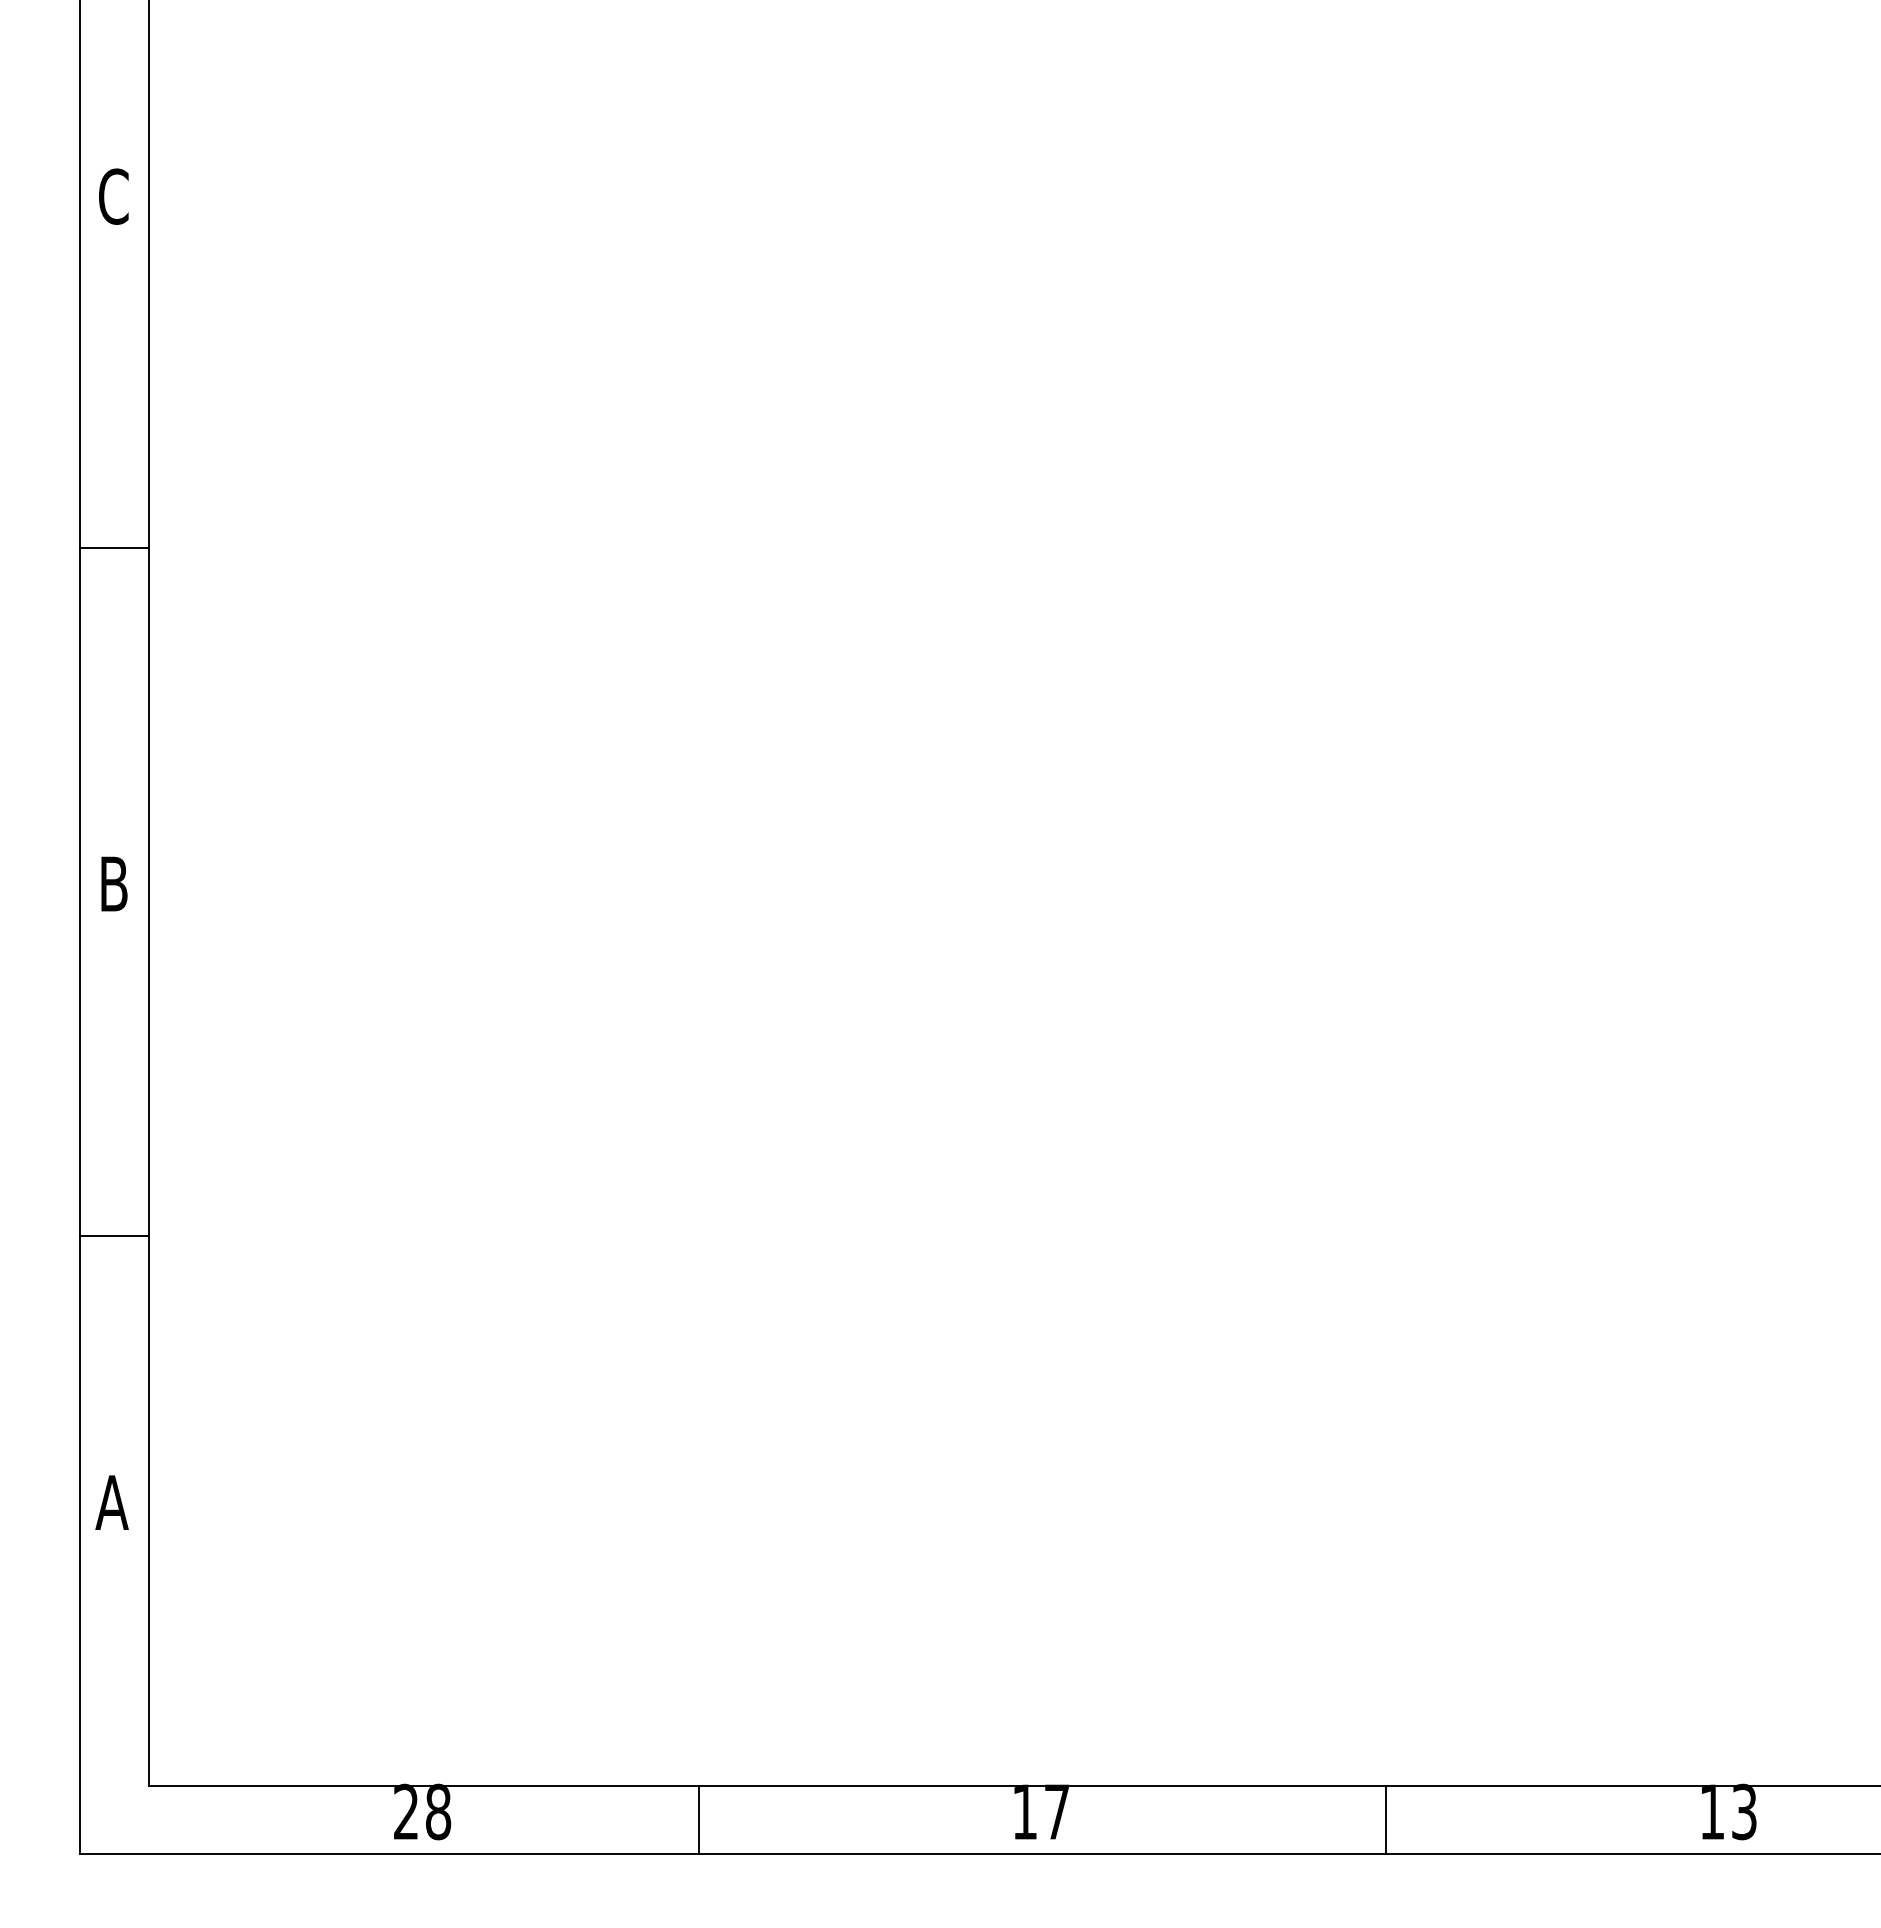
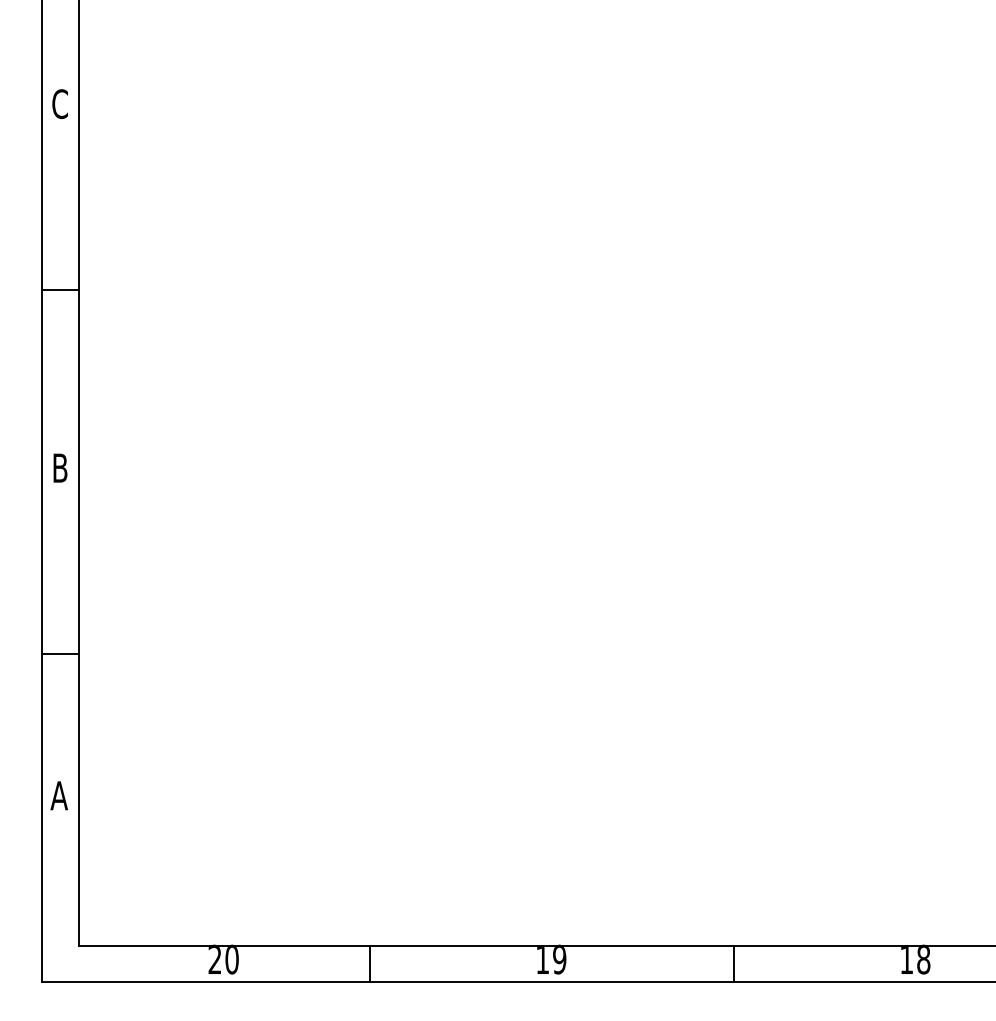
text: (1056, 1811) -> (559, 959), 17 -> 19
text: (1743, 1811) -> (923, 959), 13 -> 18
text: (437, 1813) -> (231, 960), 28 -> 20

